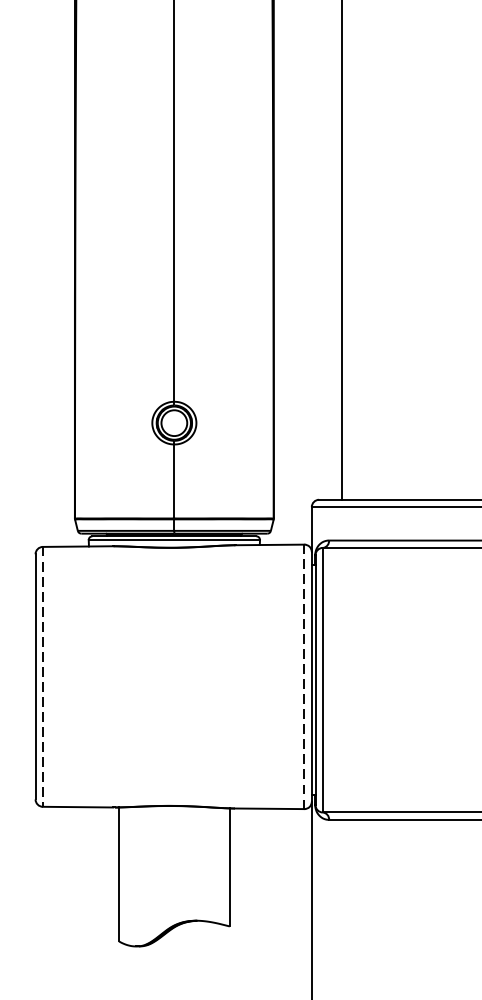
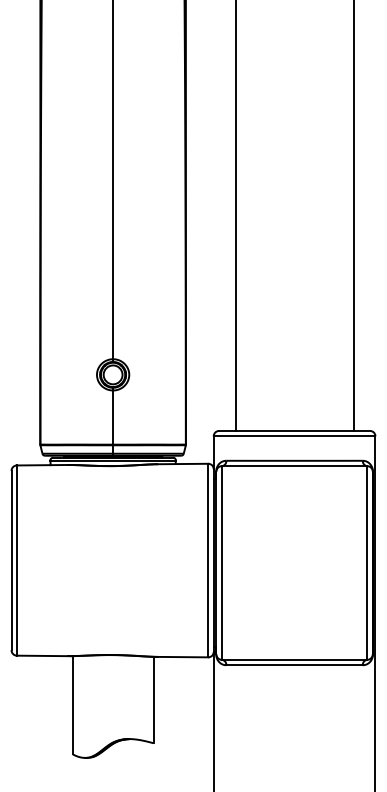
line: (304, 676) -> (208, 560), dashed -> solid
line: (42, 678) -> (16, 561), dashed -> solid

